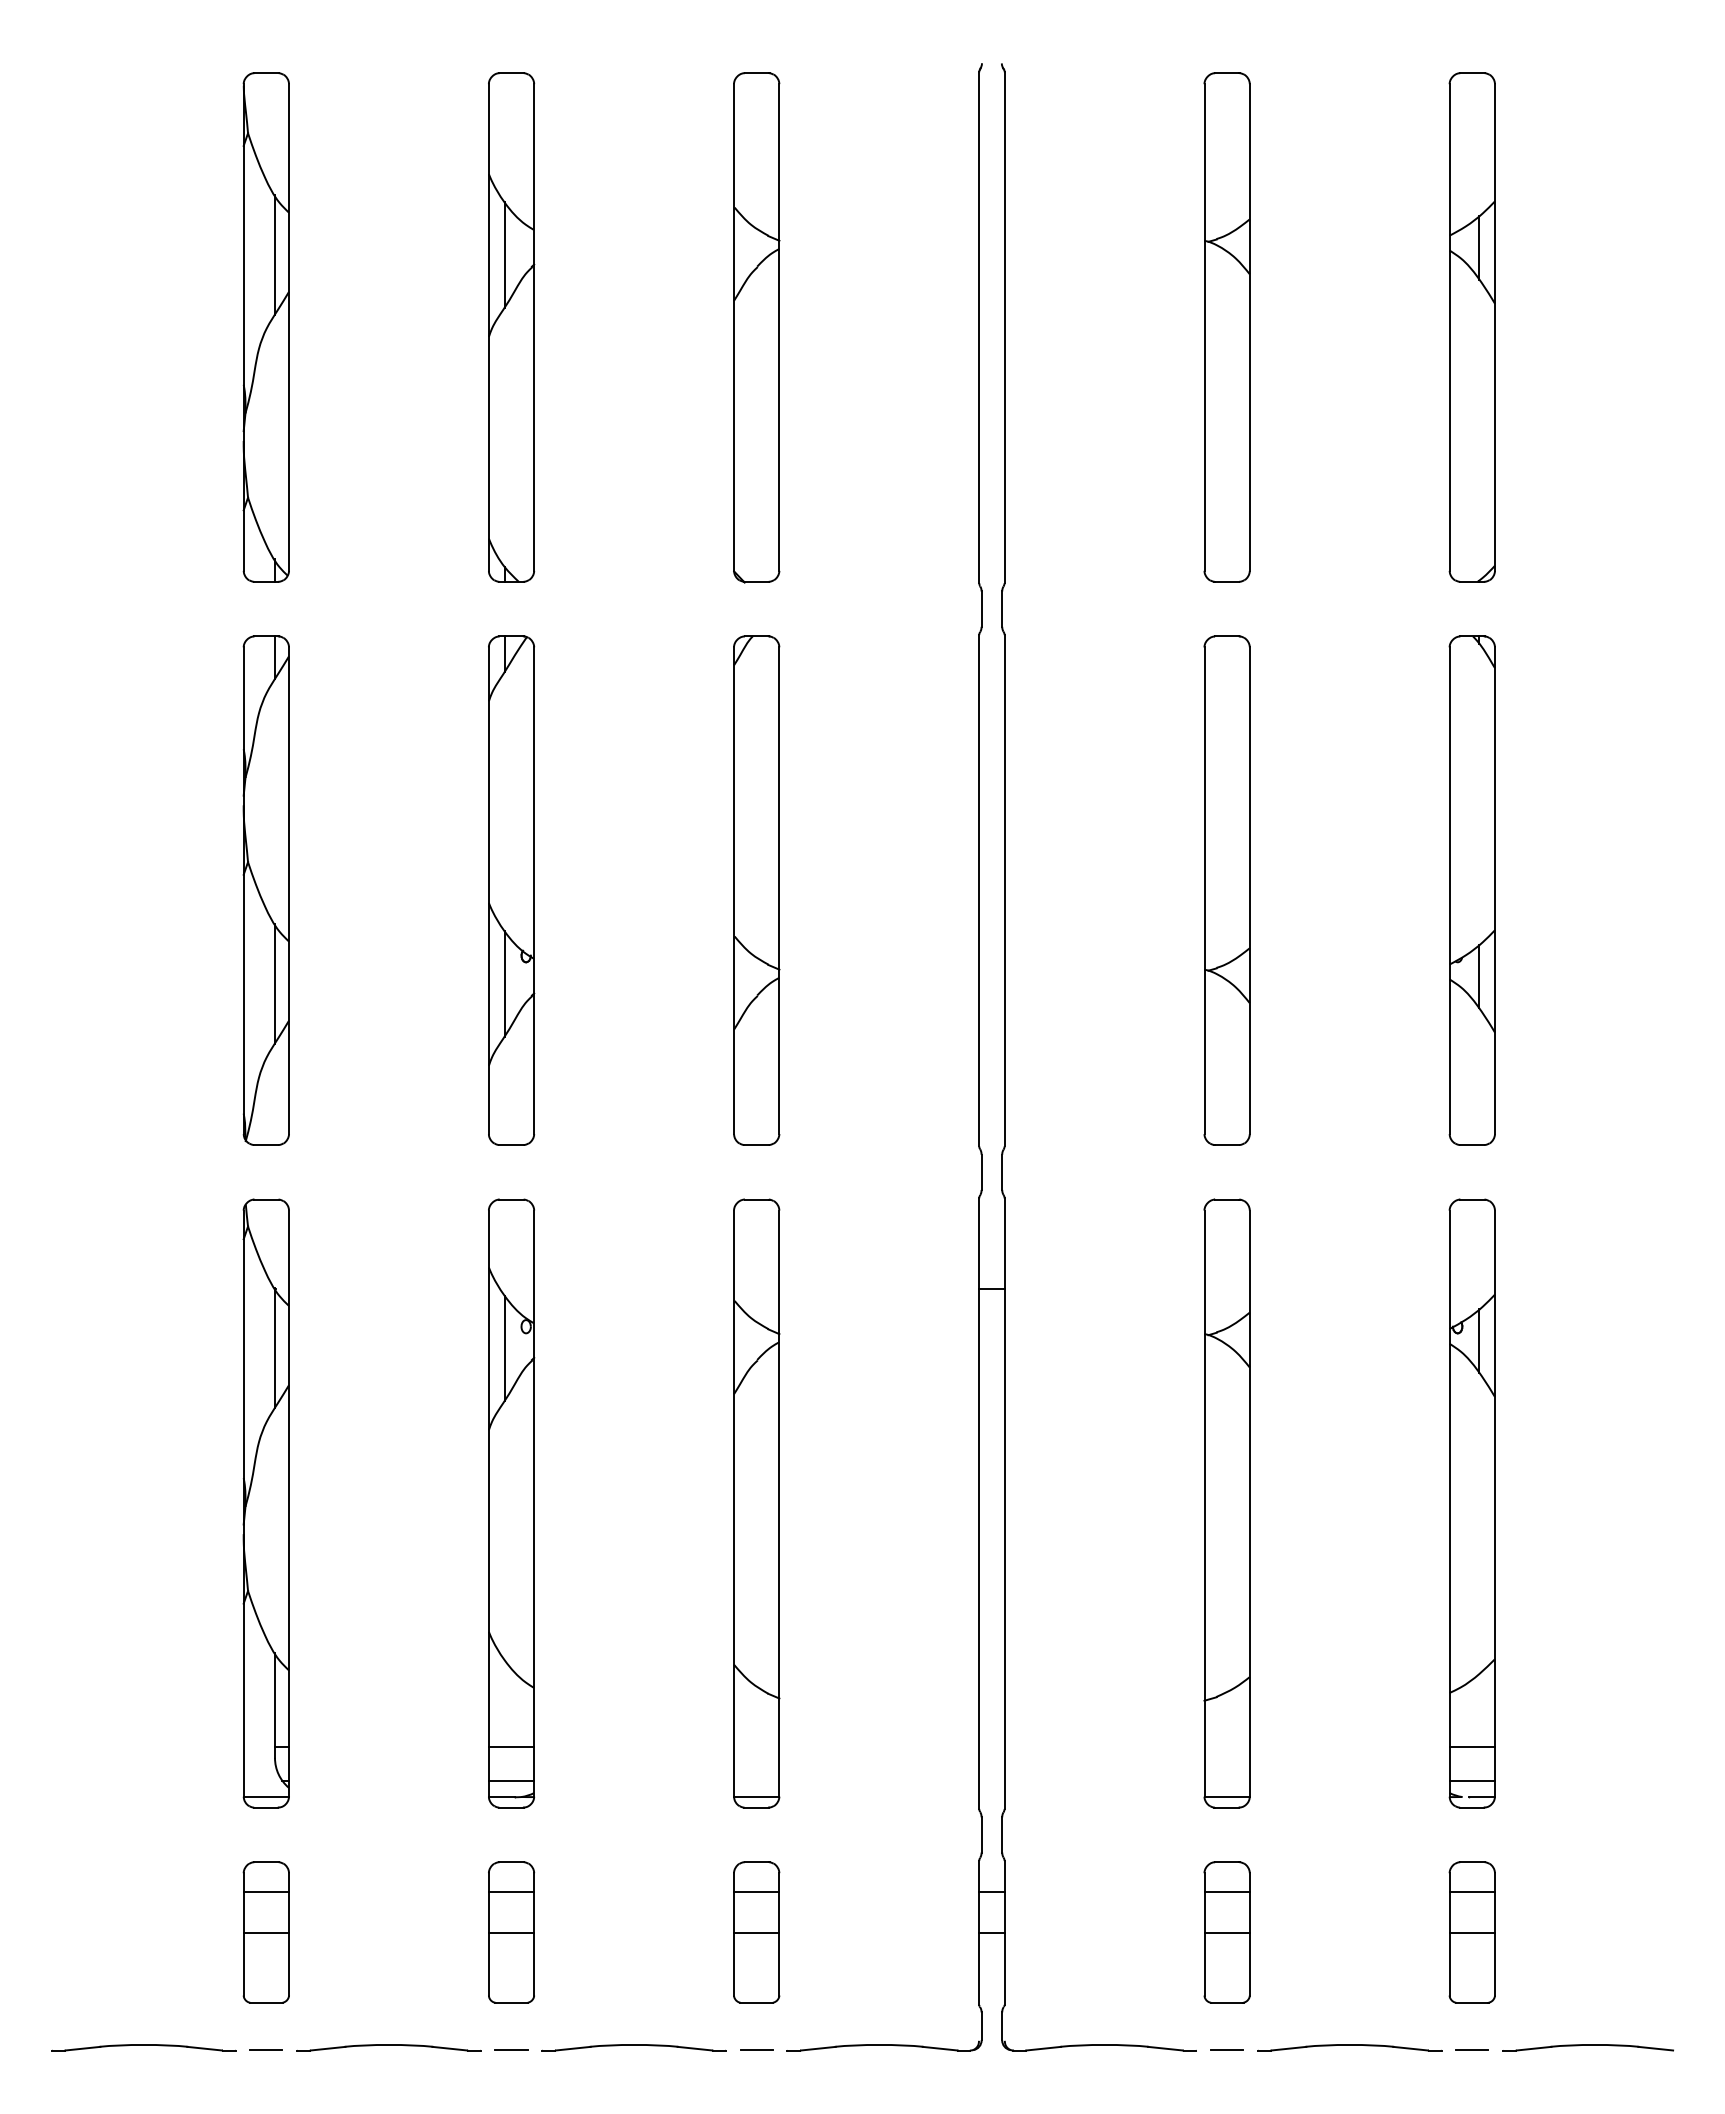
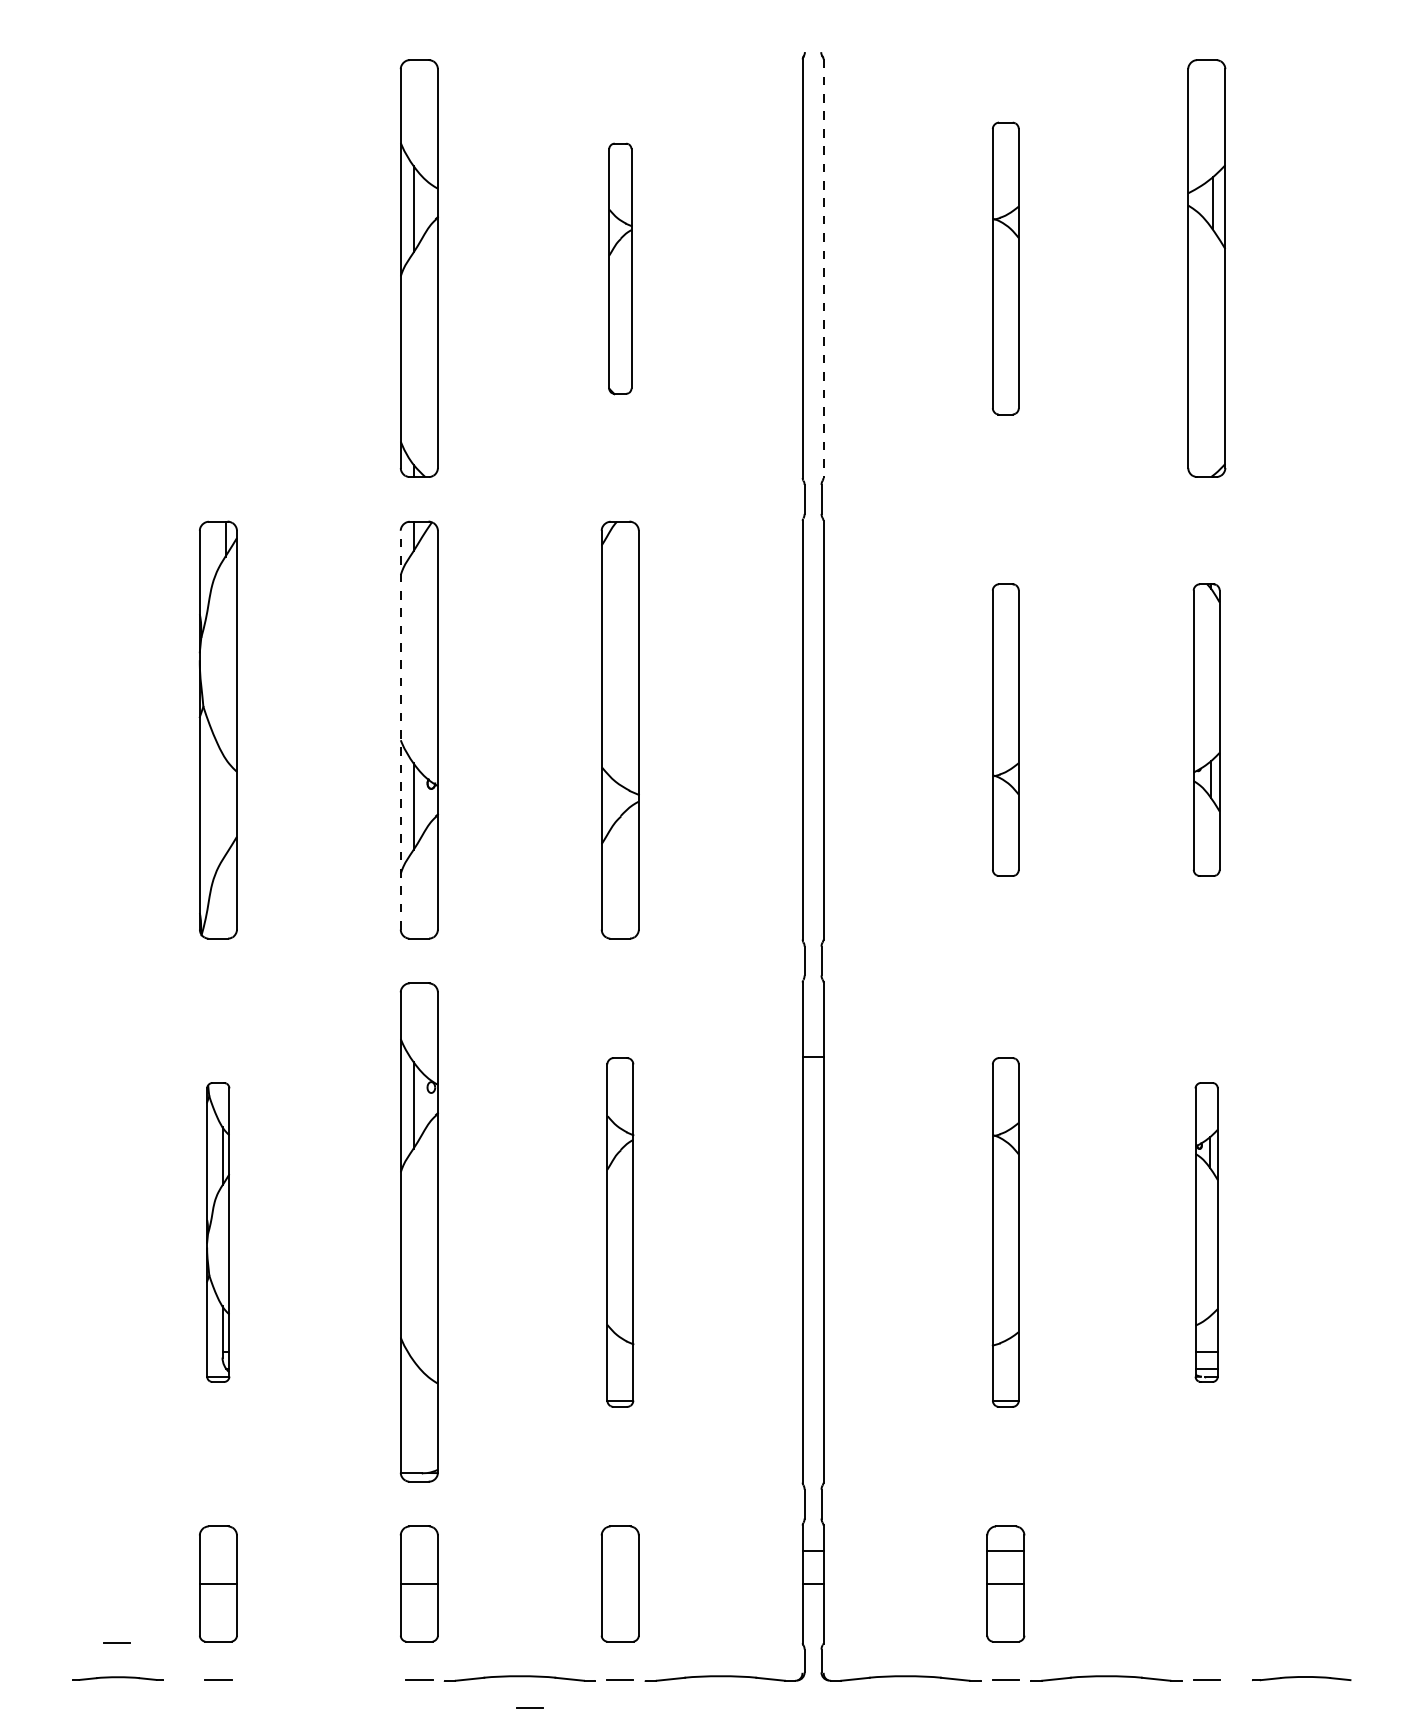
part: (265, 327) -> (217, 268), removed
part: (756, 327) -> (620, 268), size x0.6
line: (1004, 327) -> (823, 268), solid -> dashed
part: (1226, 327) -> (1005, 268), size x0.7
line: (488, 890) -> (400, 730), solid -> dashed
part: (1226, 890) -> (1005, 730), size x0.7
part: (1471, 890) -> (1206, 730), size x0.7
line: (275, 983) -> (225, 806), removed
part: (265, 1503) -> (217, 1232), size x0.6
part: (756, 1503) -> (620, 1232), size x0.7
part: (1226, 1503) -> (1005, 1232), size x0.7
part: (1471, 1503) -> (1206, 1232), size x0.6
line: (511, 1747) -> (419, 1432), removed
line: (511, 1780) -> (419, 1459), removed
line: (266, 1891) -> (218, 1550), removed
line: (511, 1891) -> (419, 1550), removed
line: (756, 1891) -> (620, 1550), removed
part: (1471, 1932) -> (1206, 1584), removed
line: (756, 1933) -> (620, 1584), removed
line: (141, 2003) -> (116, 1642), added
part: (143, 2047) -> (117, 1678), size x0.6
part: (388, 2047) -> (318, 1678), removed
part: (1587, 2047) -> (1301, 1678), size x0.7
line: (646, 2083) -> (529, 1707), added

